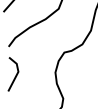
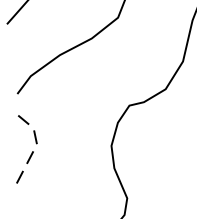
line: (18, 72) -> (37, 145), solid -> dashed

